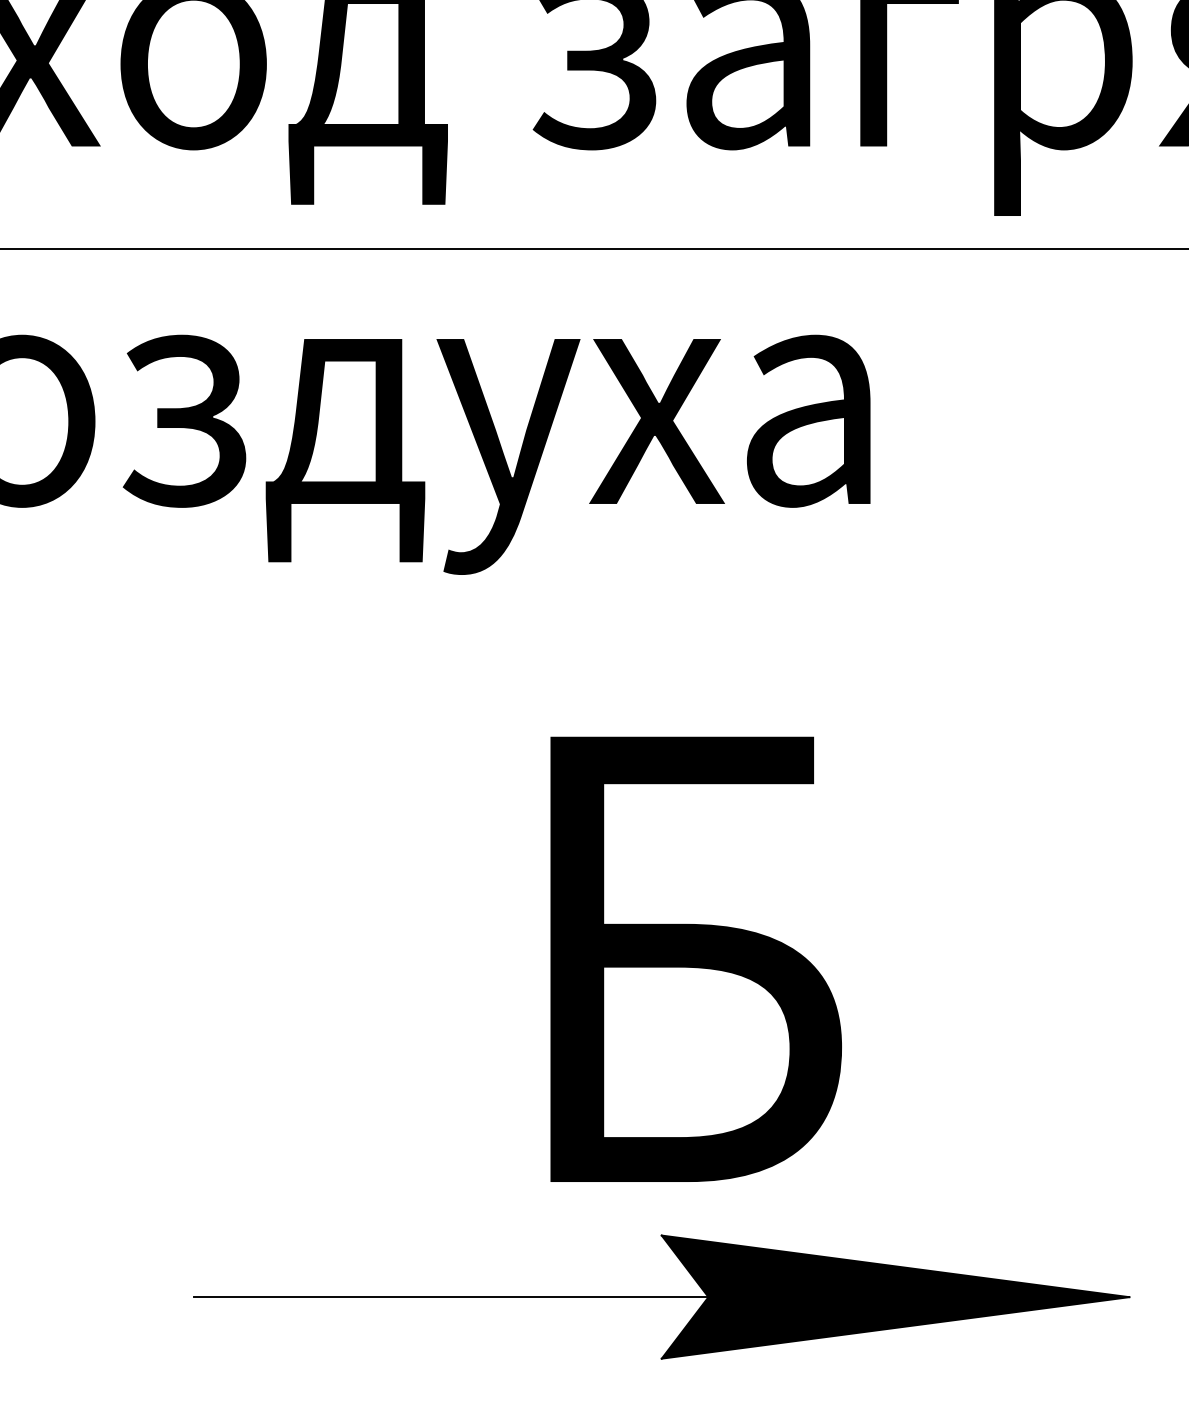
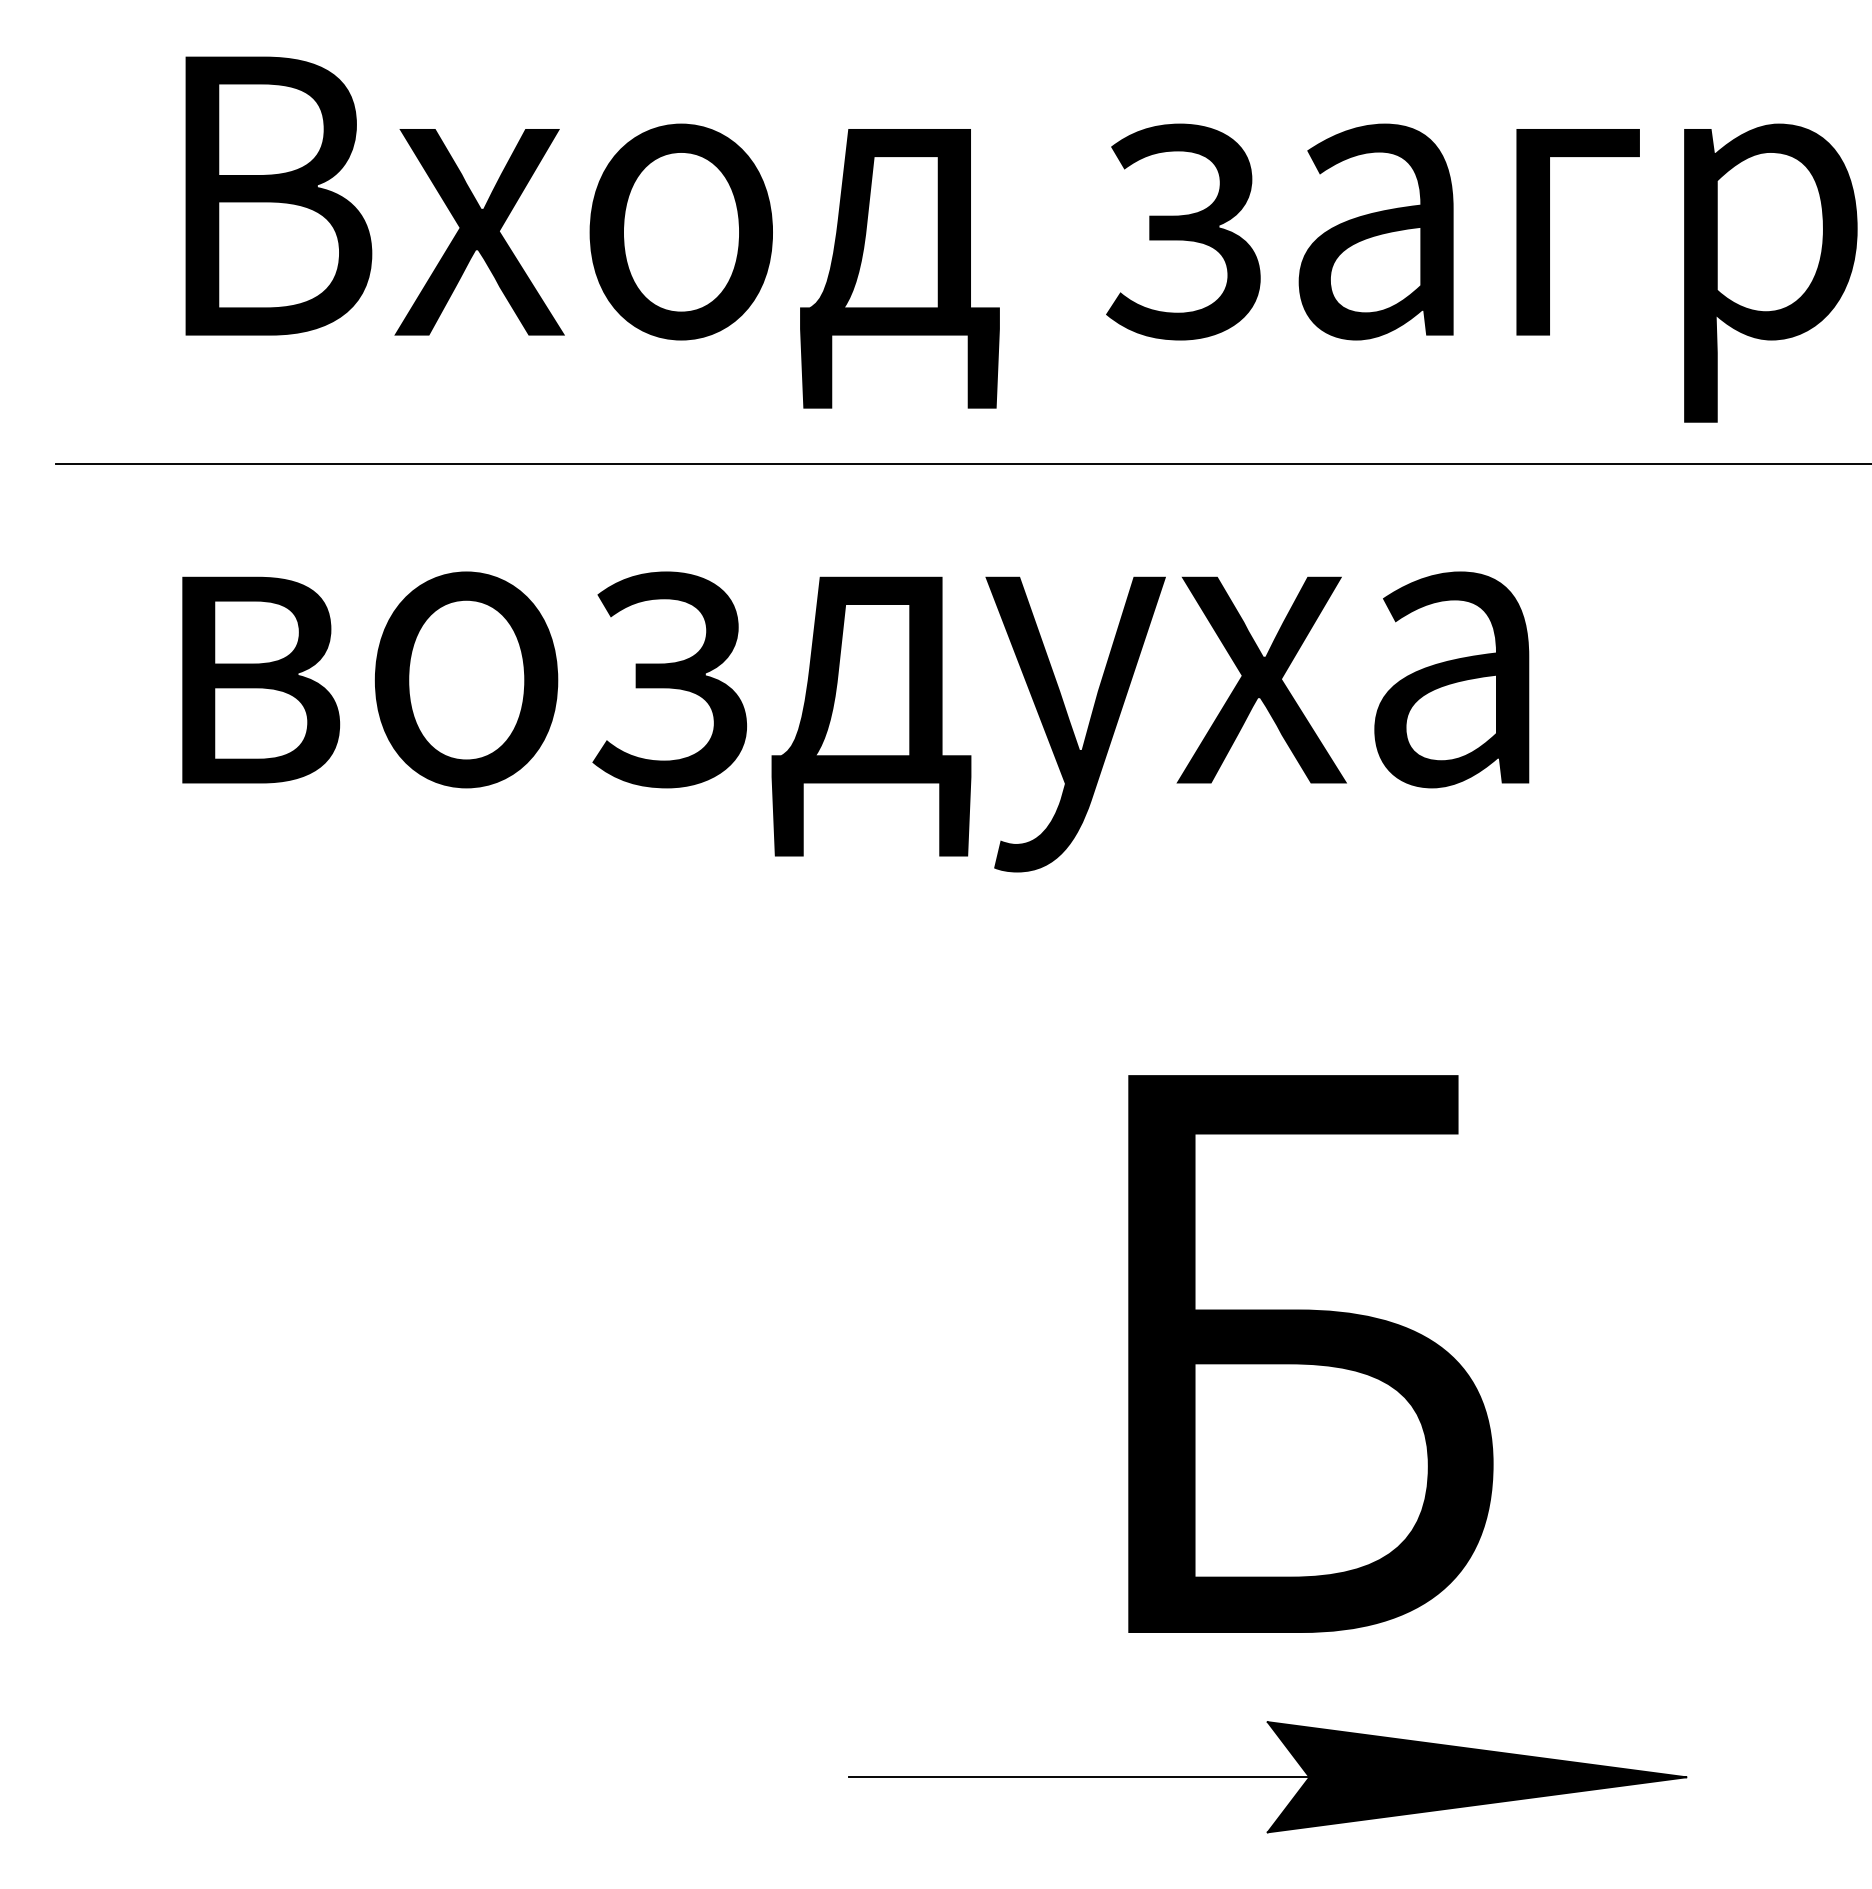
part: (661, 1297) -> (1267, 1777), size x0.71

